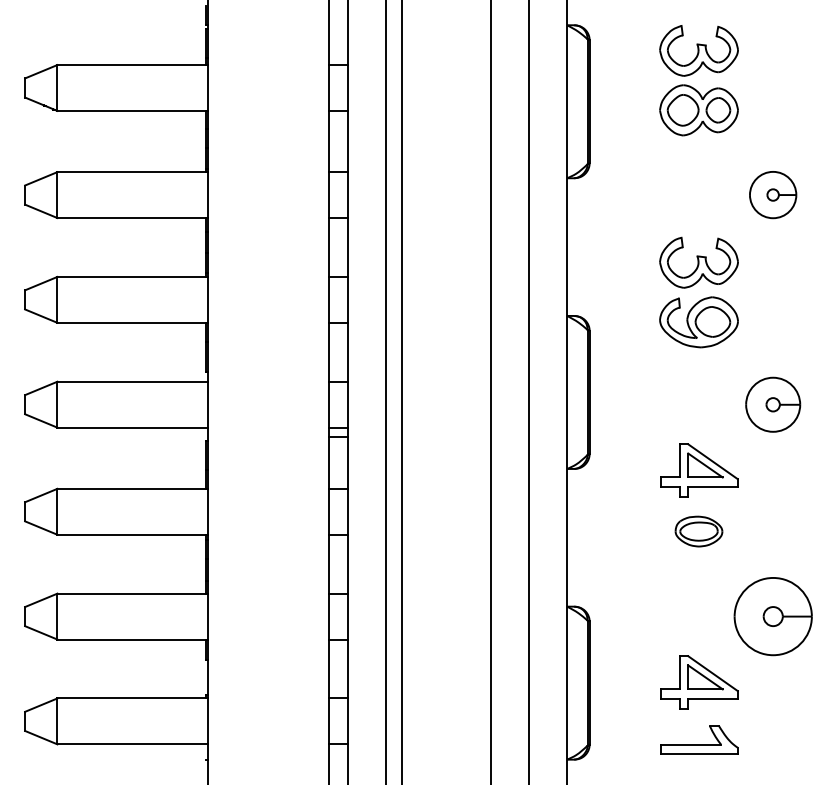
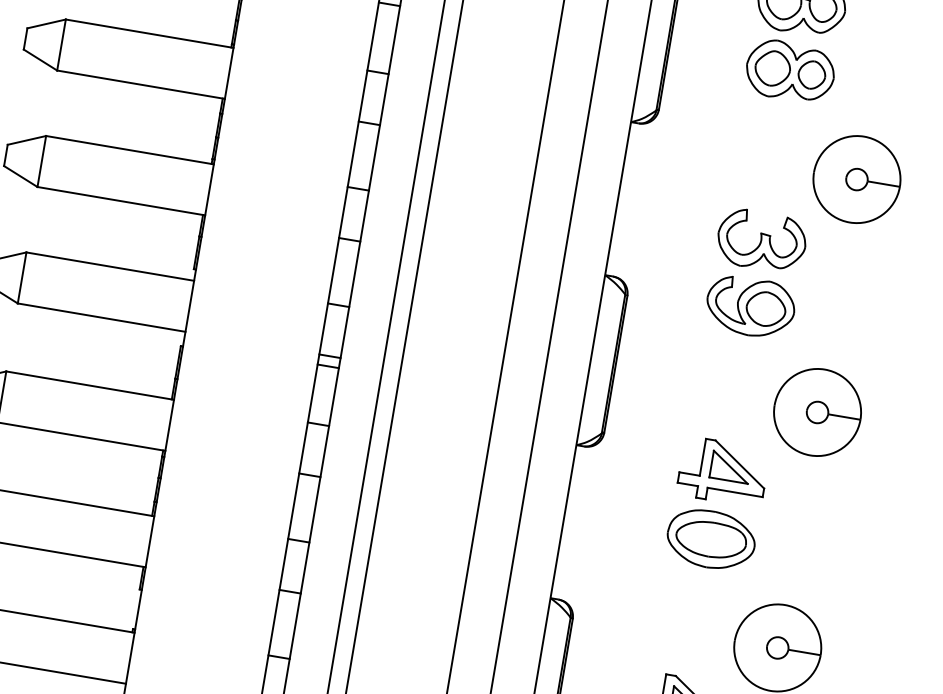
part: (772, 194) -> (856, 178), size x1.67
part: (772, 404) -> (816, 412), size x1.43
part: (698, 531) -> (710, 539), size x1.67

